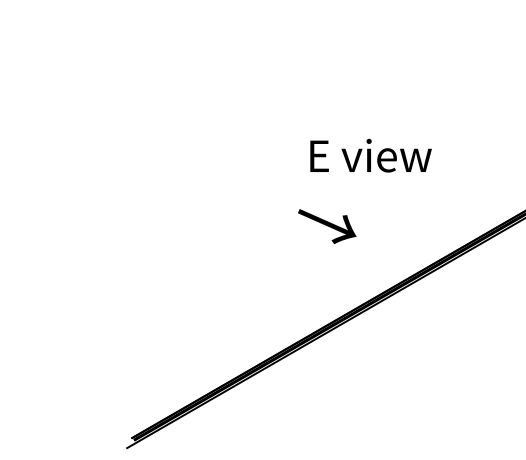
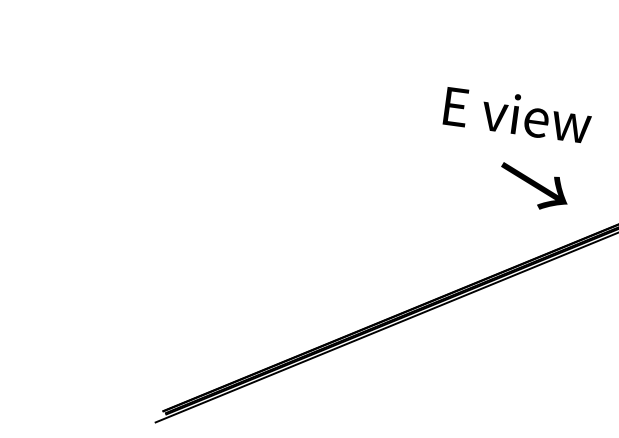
text: (370, 155) -> (517, 114), moved
text: (327, 226) -> (534, 187), moved

